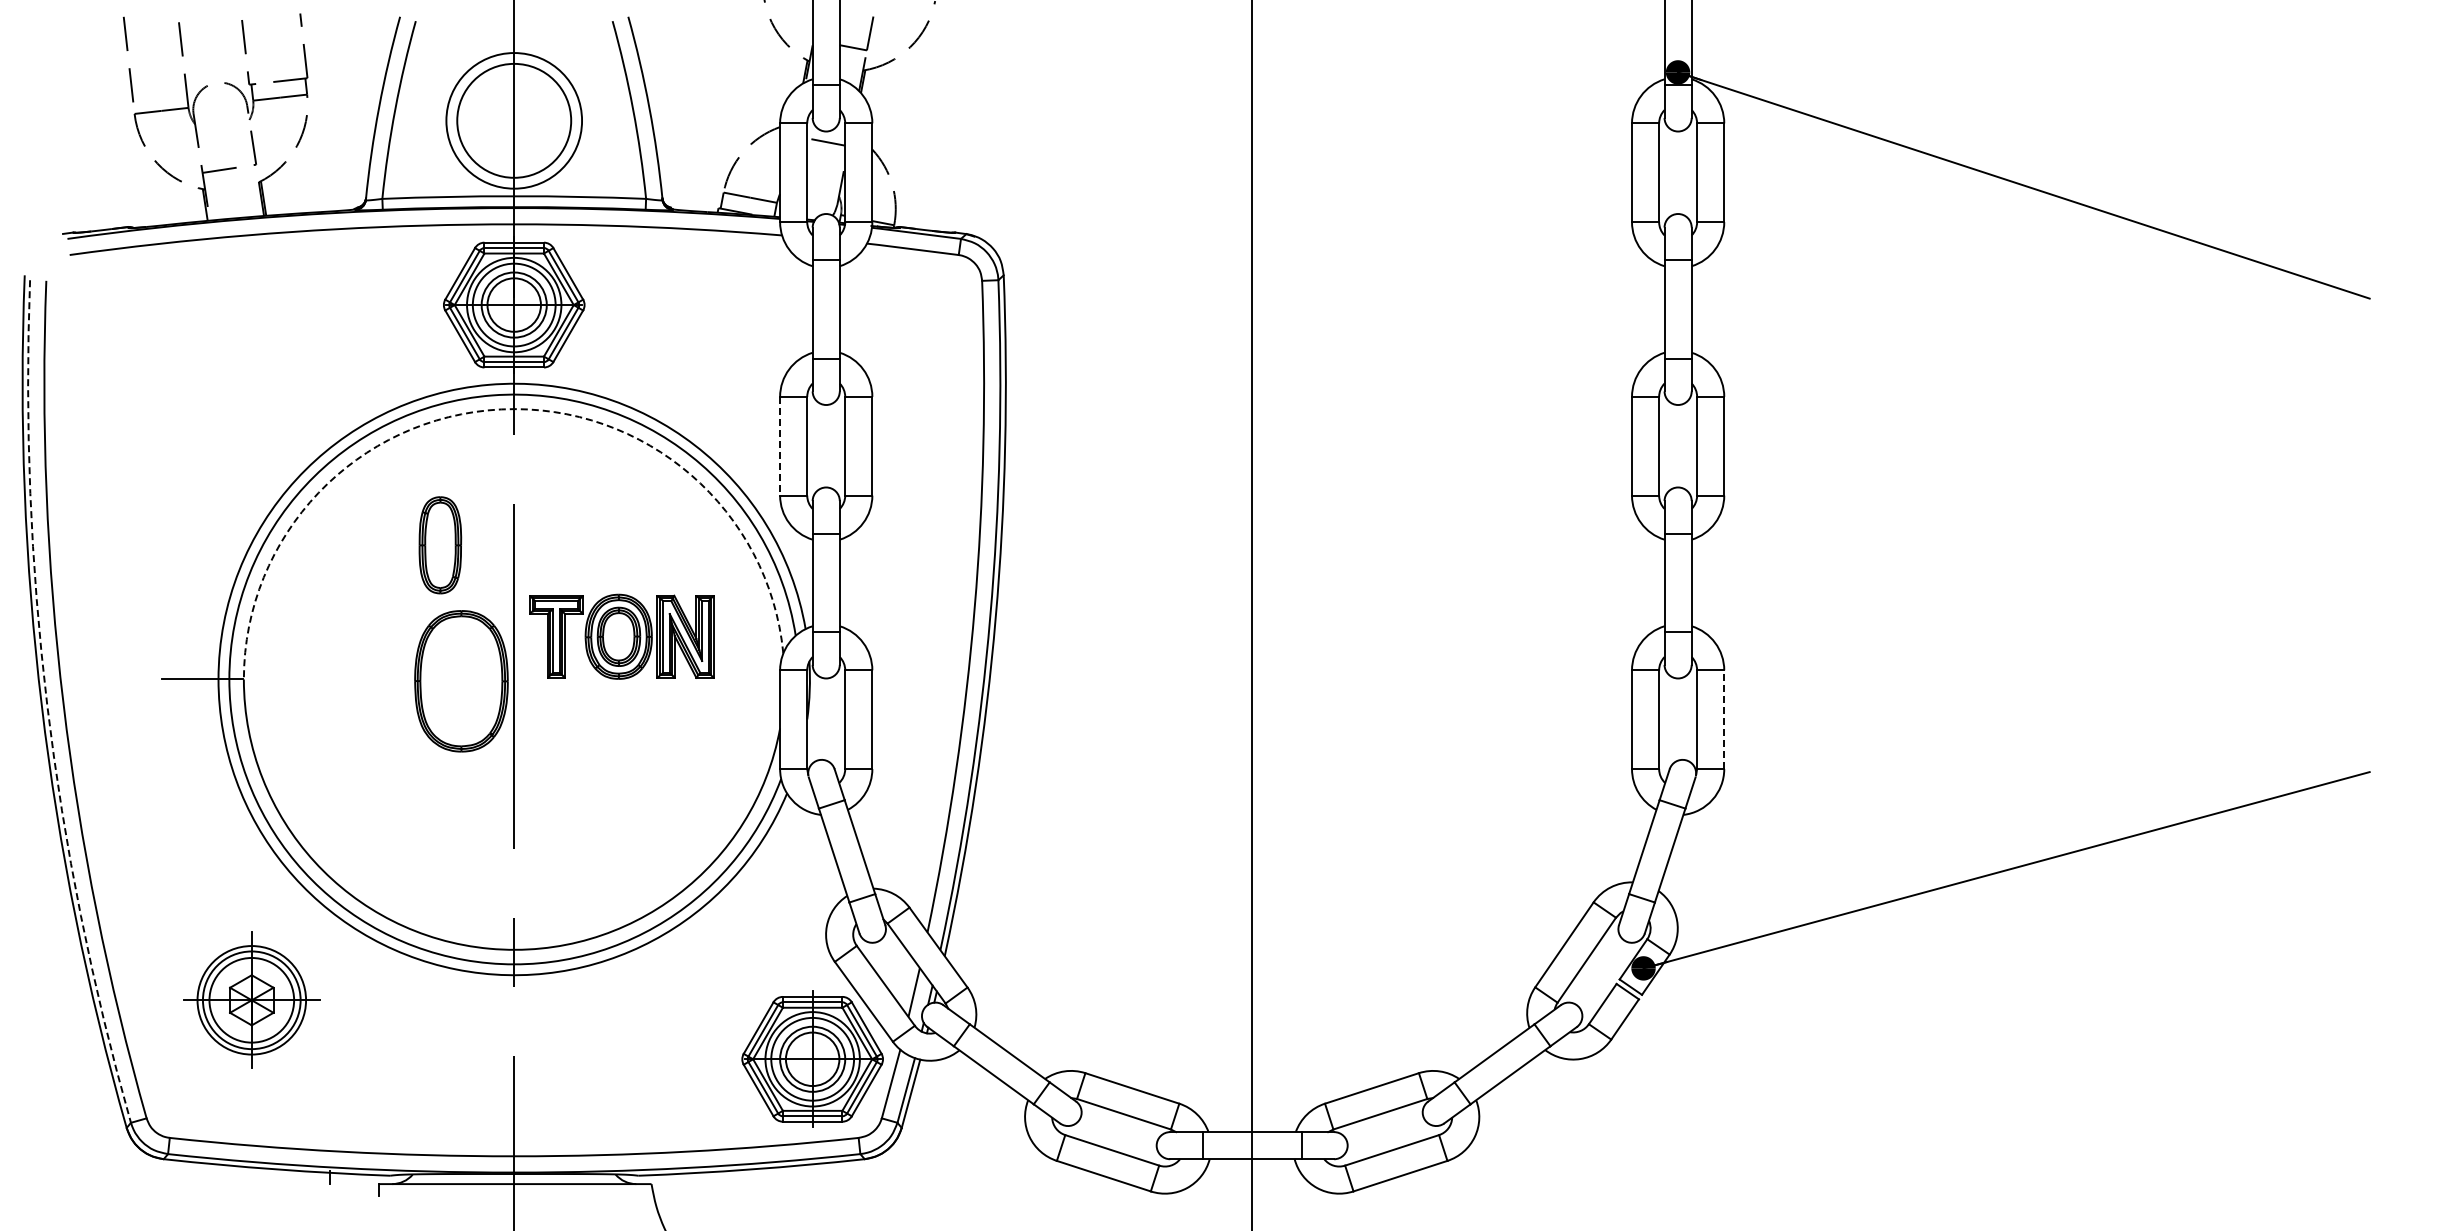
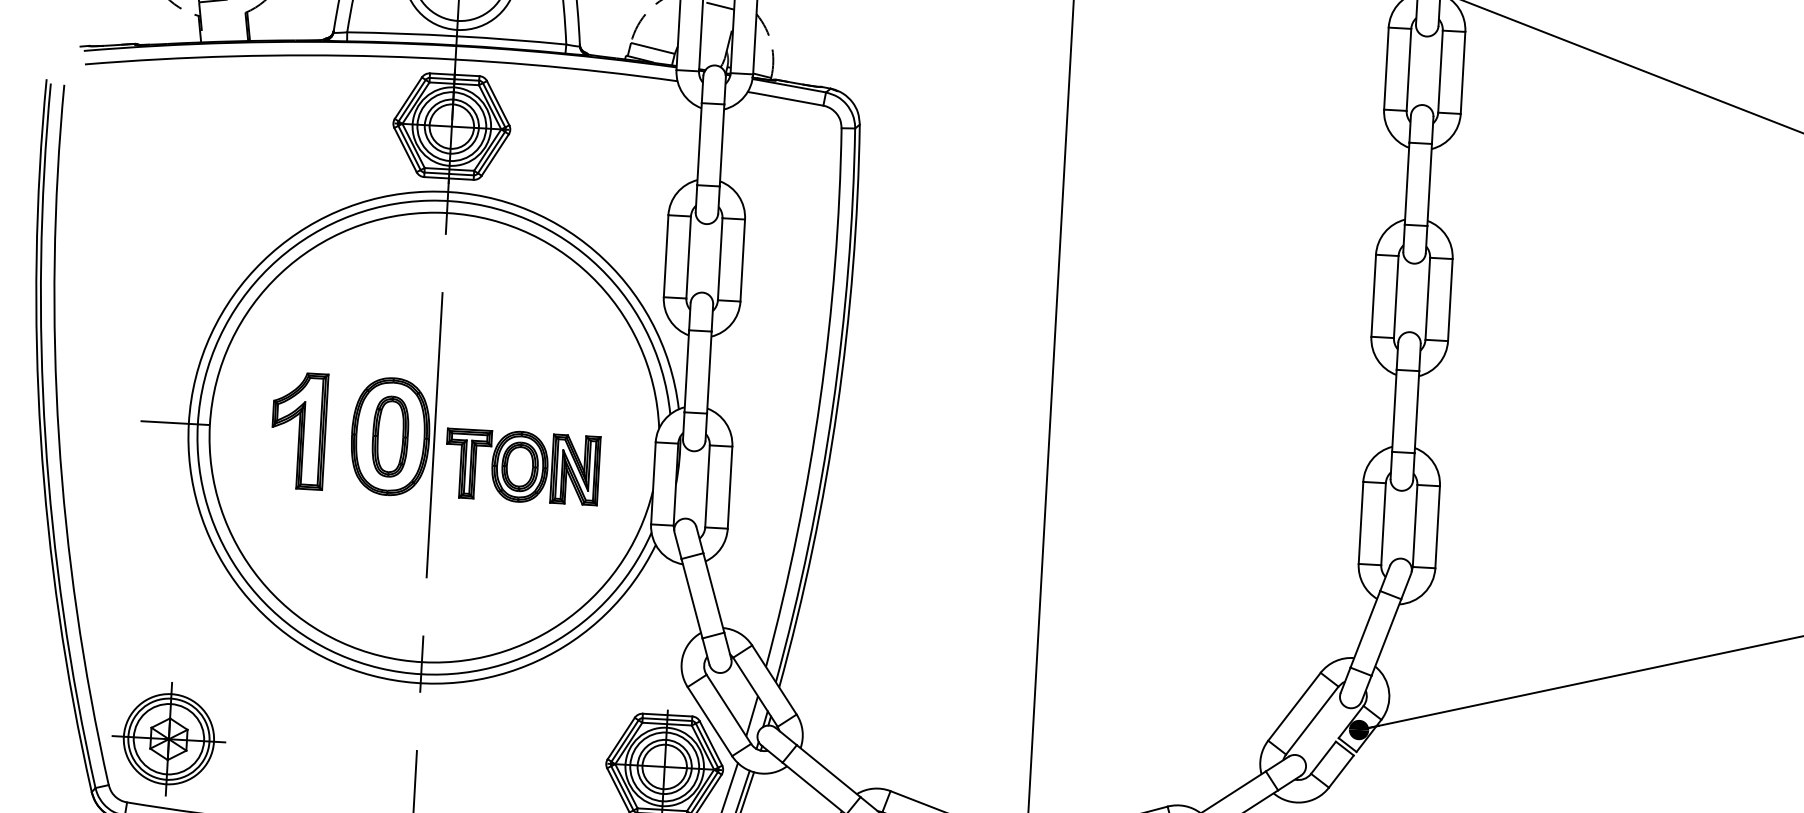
arc: (501, 409) -> (436, 212), dashed -> solid
line: (780, 446) -> (666, 256), dashed -> solid
part: (440, 545) -> (390, 436), moved
part: (621, 636) -> (522, 466), moved
part: (350, 680) -> (298, 430), added
arc: (47, 705) -> (45, 437), dashed -> solid
line: (1724, 719) -> (1437, 527), dashed -> solid
part: (251, 999) -> (168, 738), moved

